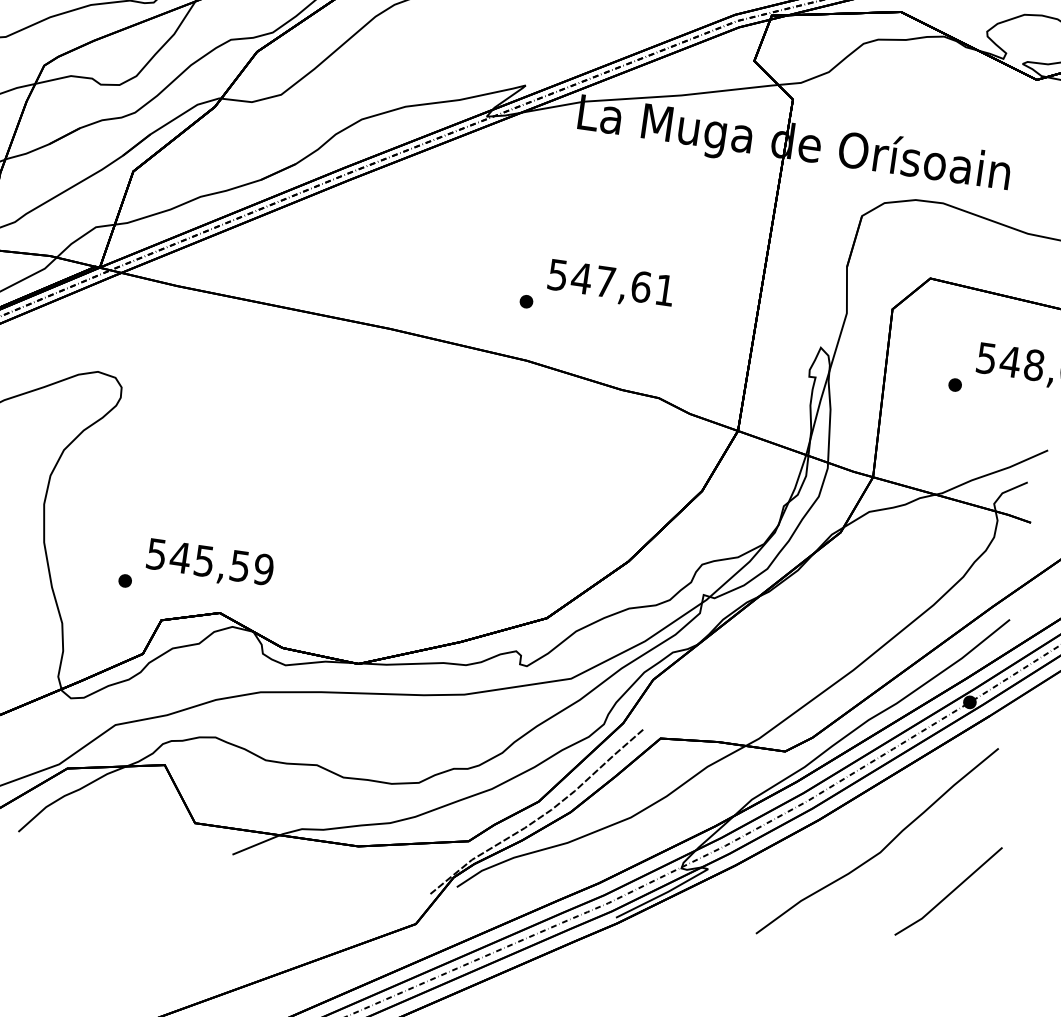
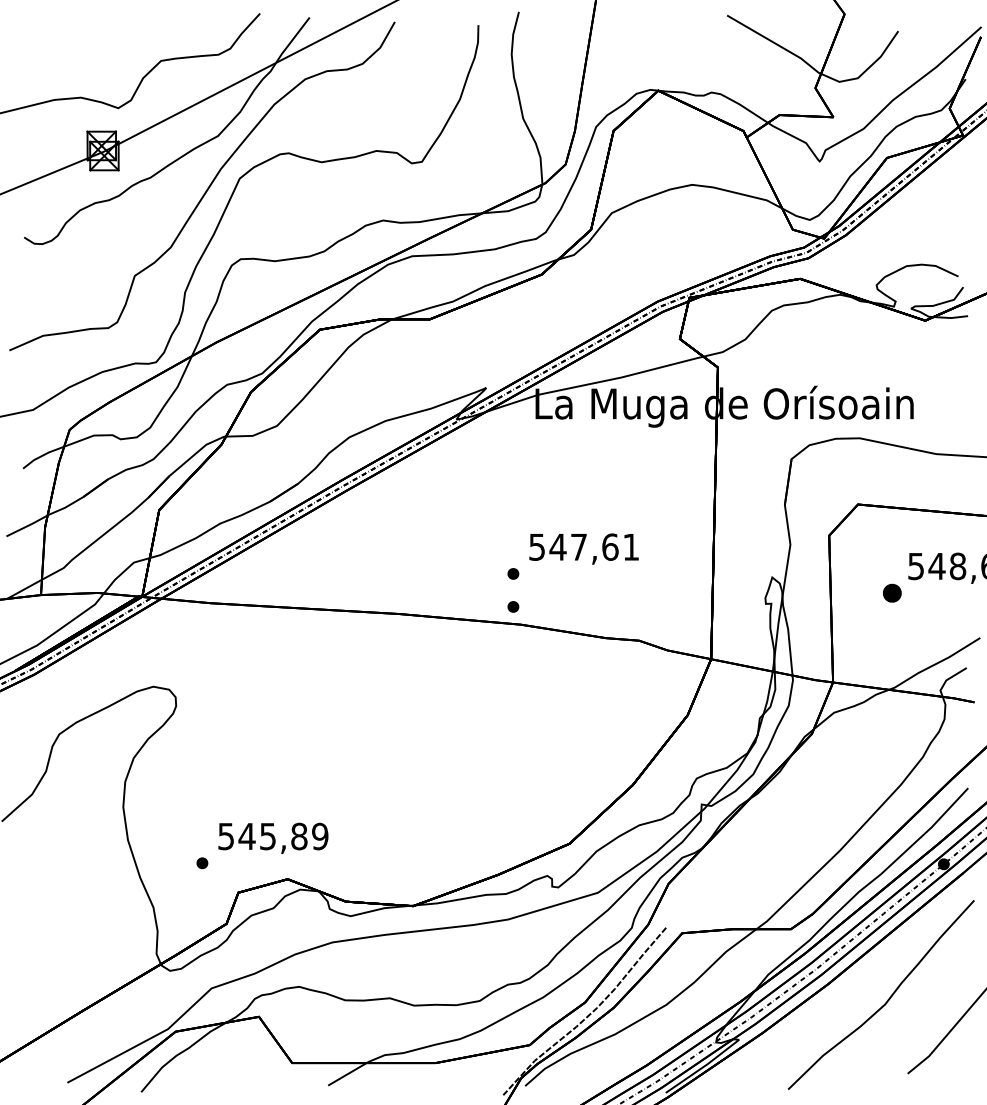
part: (521, 338) -> (513, 606), added
part: (955, 384) -> (892, 592), size x1.6
text: (240, 566) -> (299, 836), 545,59 -> 545,89

